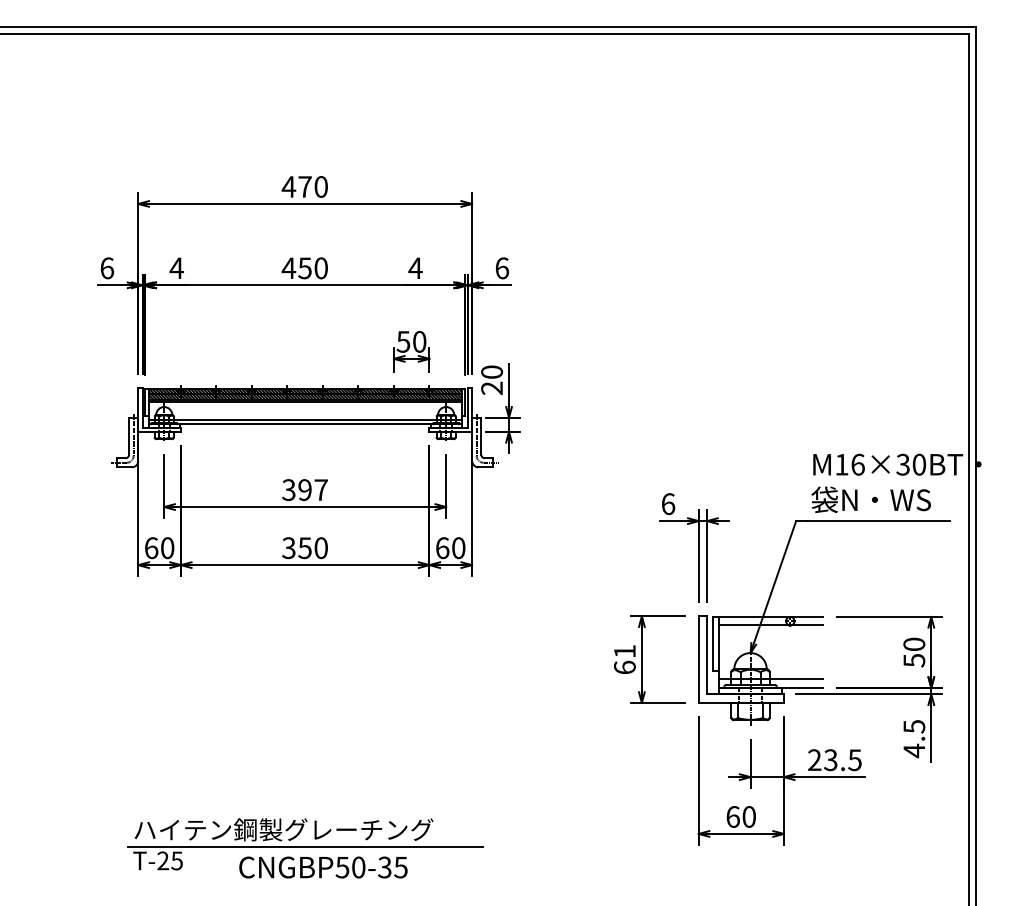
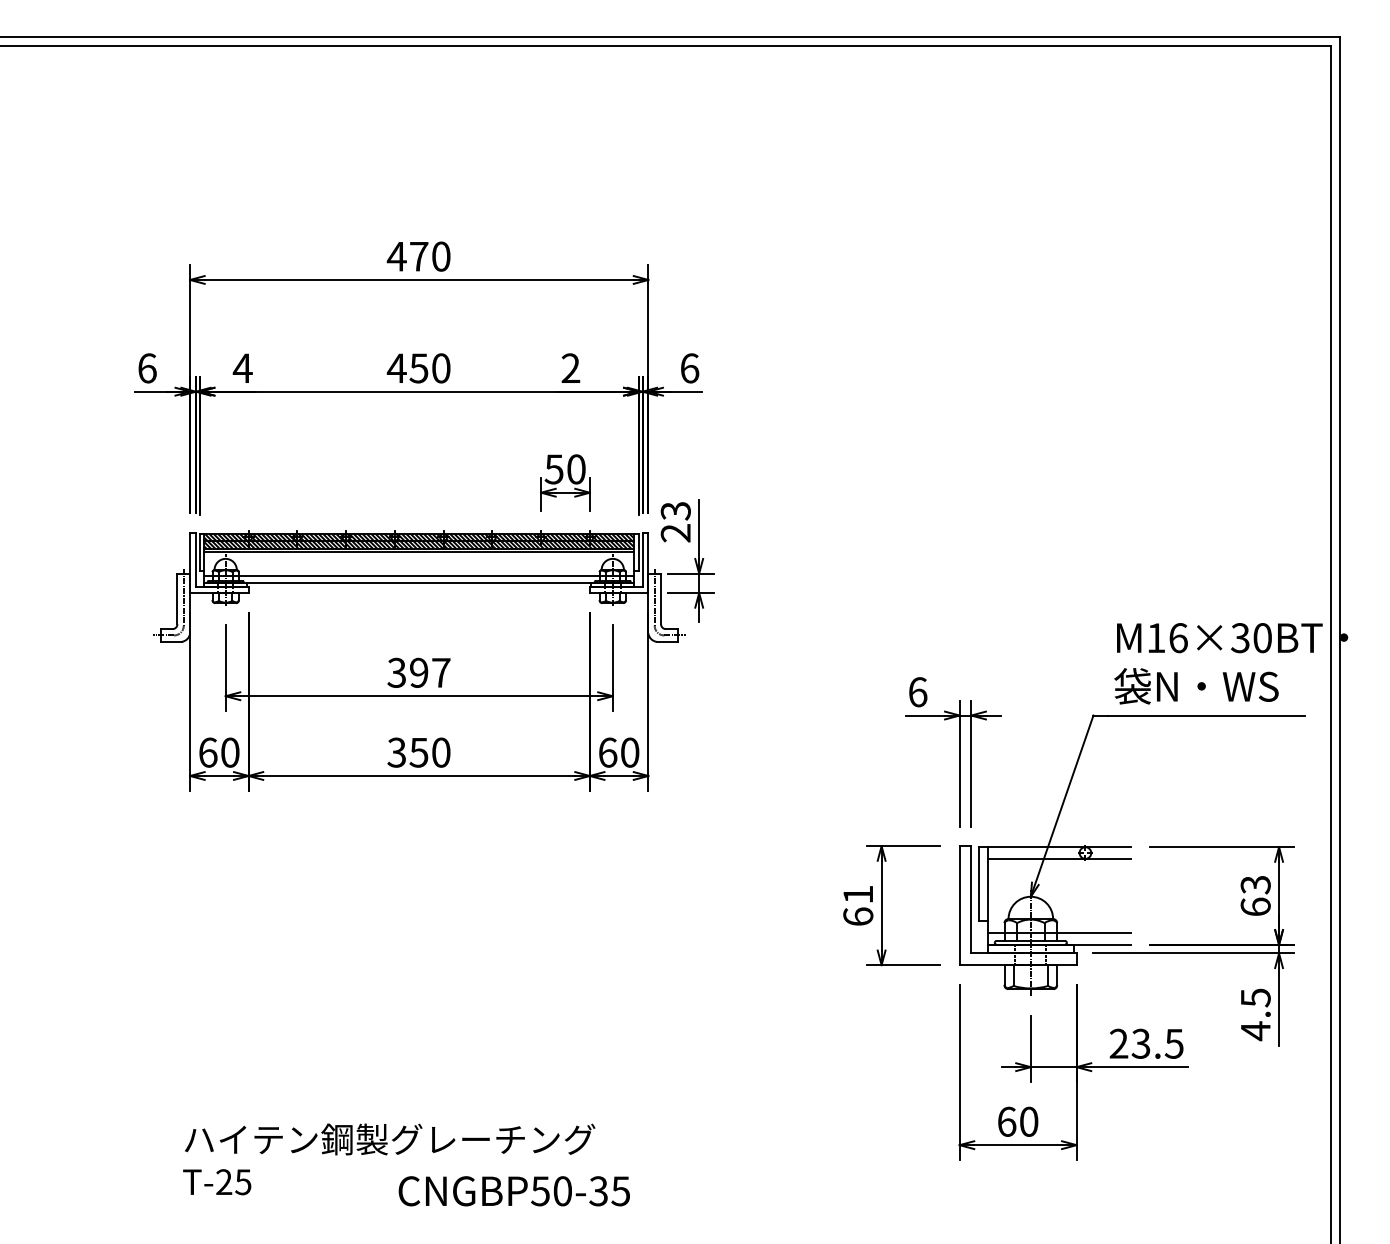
text: (415, 267) -> (570, 367), 4 -> 2
text: (491, 372) -> (675, 511), 20 -> 23
text: (914, 652) -> (1255, 895), 50 -> 63
line: (304, 847) -> (418, 1163), removed
text: (323, 867) -> (514, 1191), moved

